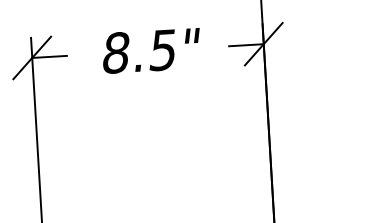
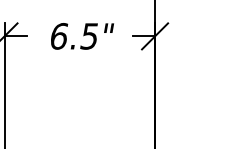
text: (116, 53) -> (59, 36), 8.5" -> 6.5"

